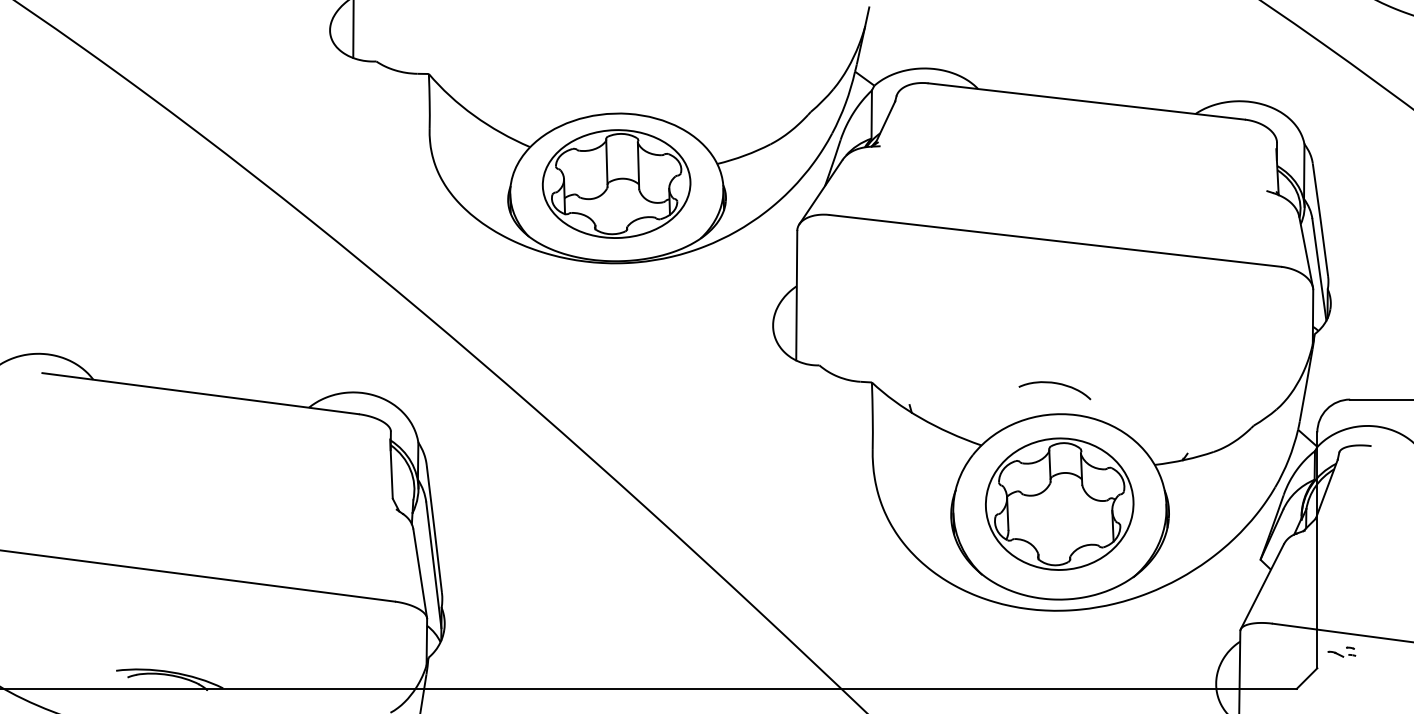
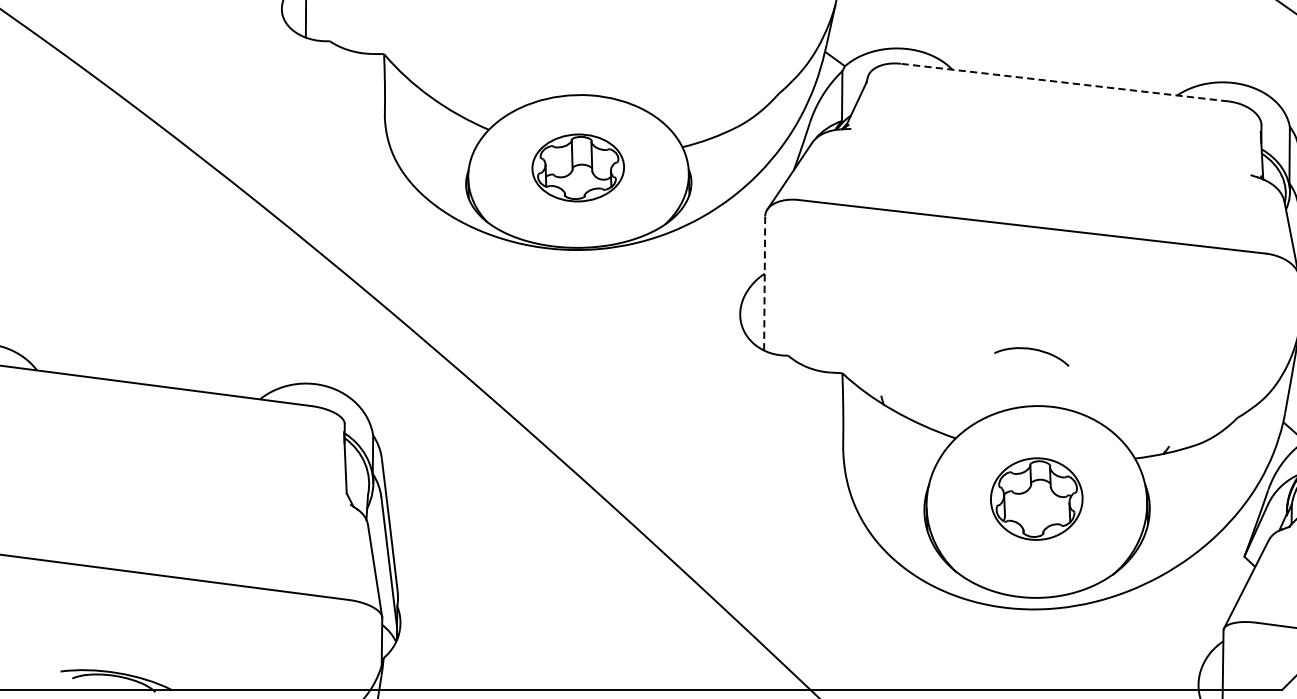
line: (1086, 101) -> (1064, 82), solid -> dashed
part: (616, 183) -> (578, 167), size x0.6
line: (796, 295) -> (764, 283), solid -> dashed
curve: (1056, 384) -> (1033, 350), moved
part: (1059, 503) -> (1036, 498), size x0.6

